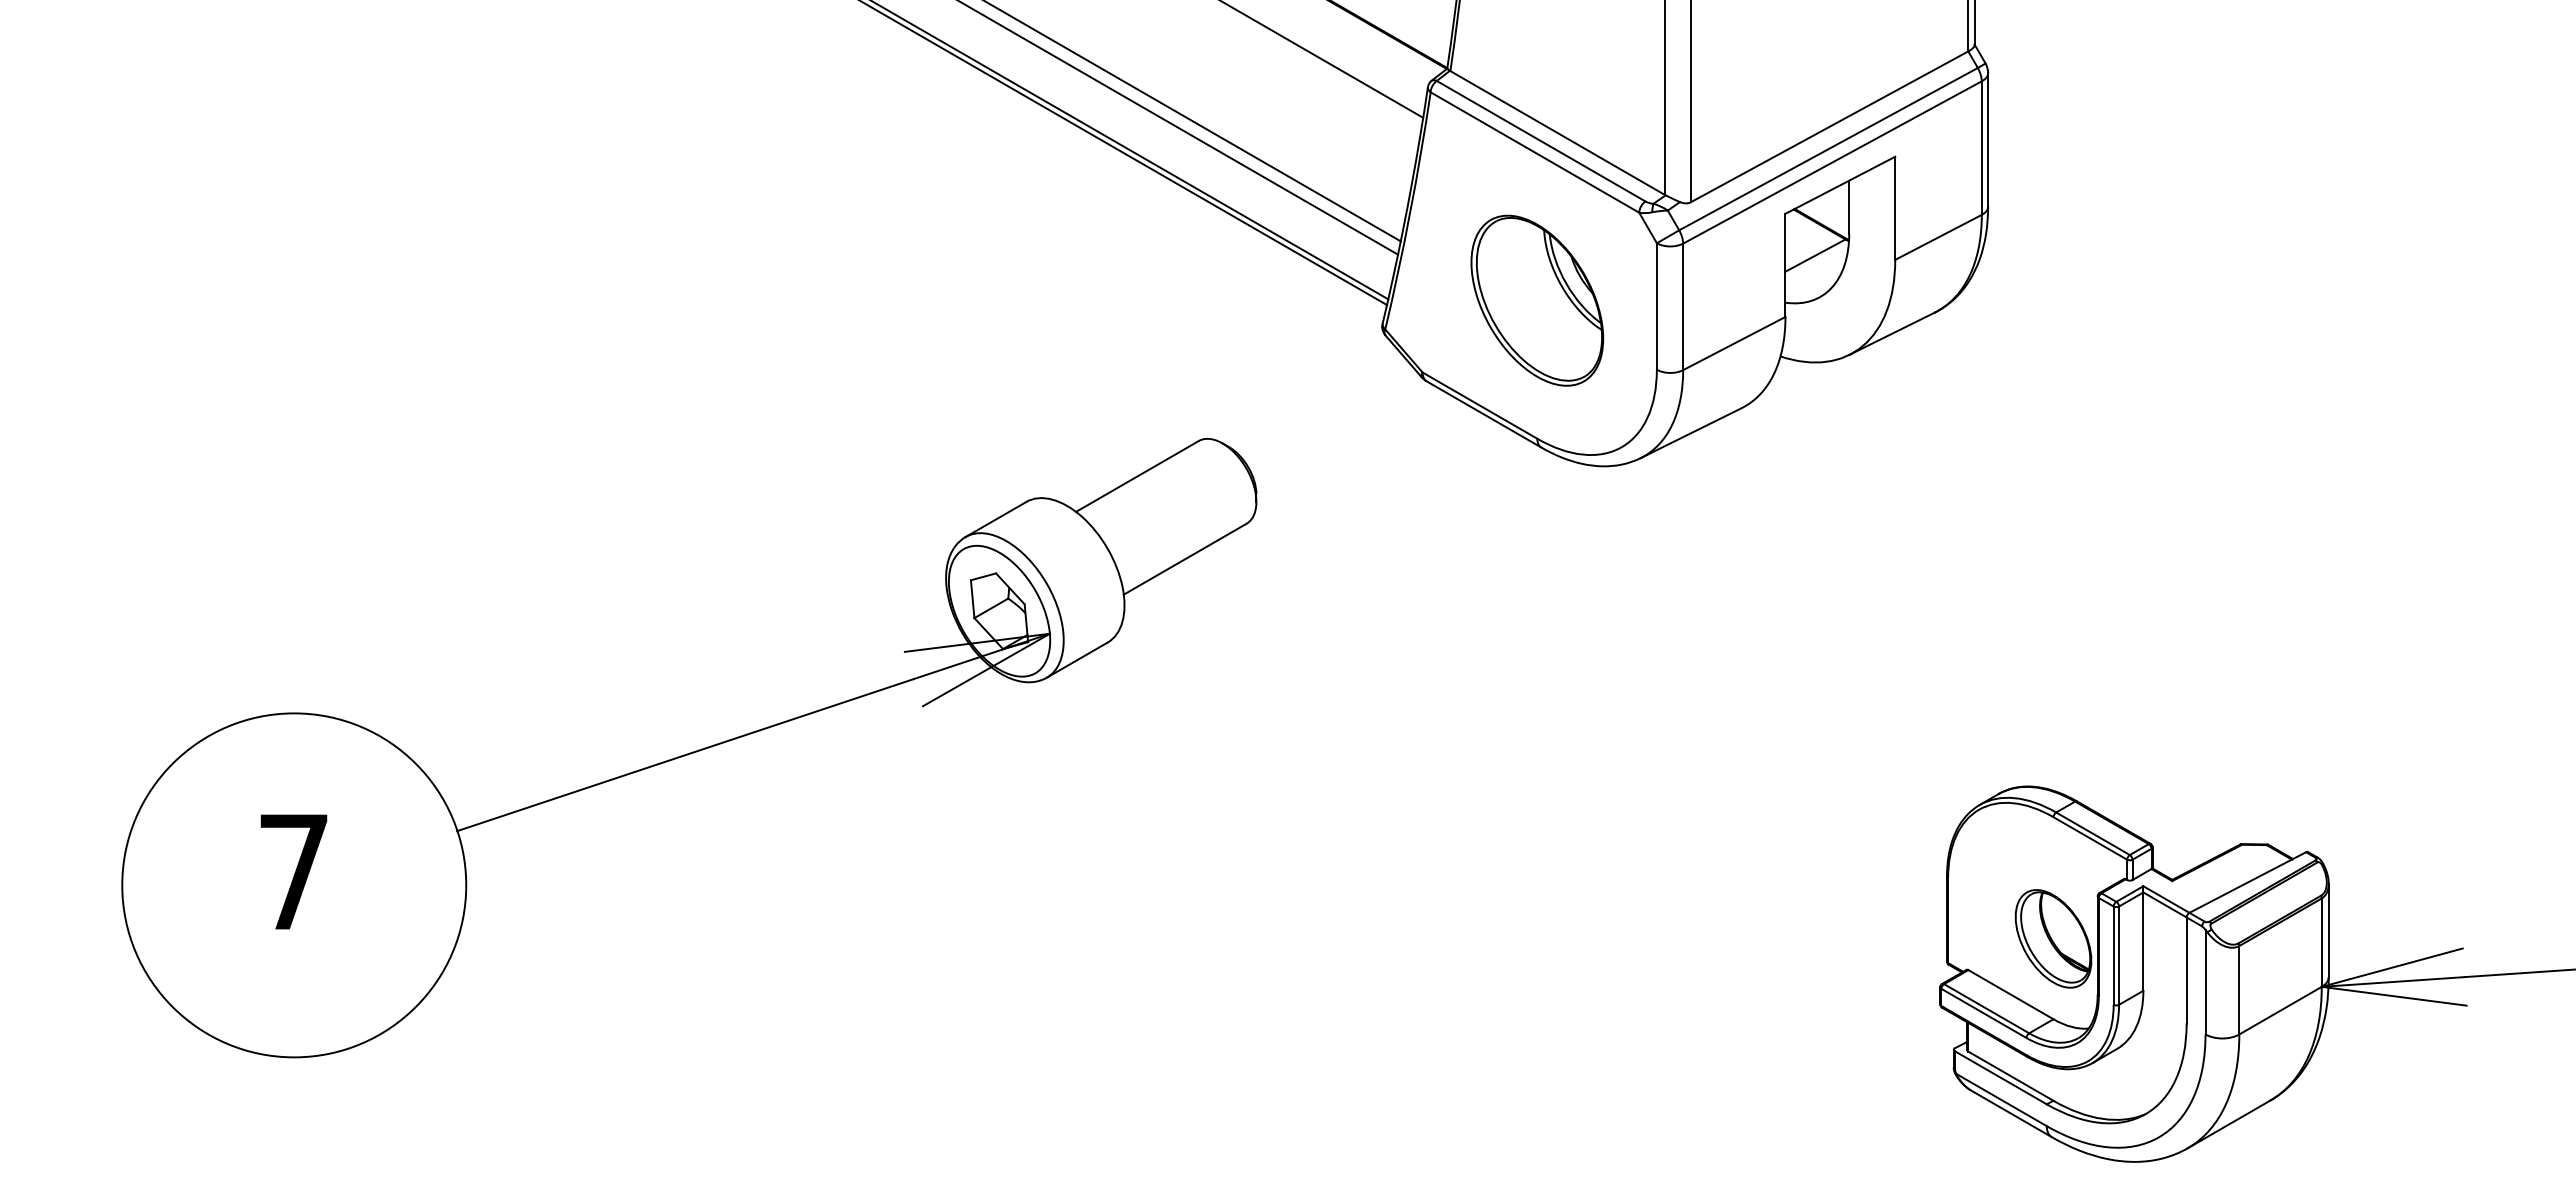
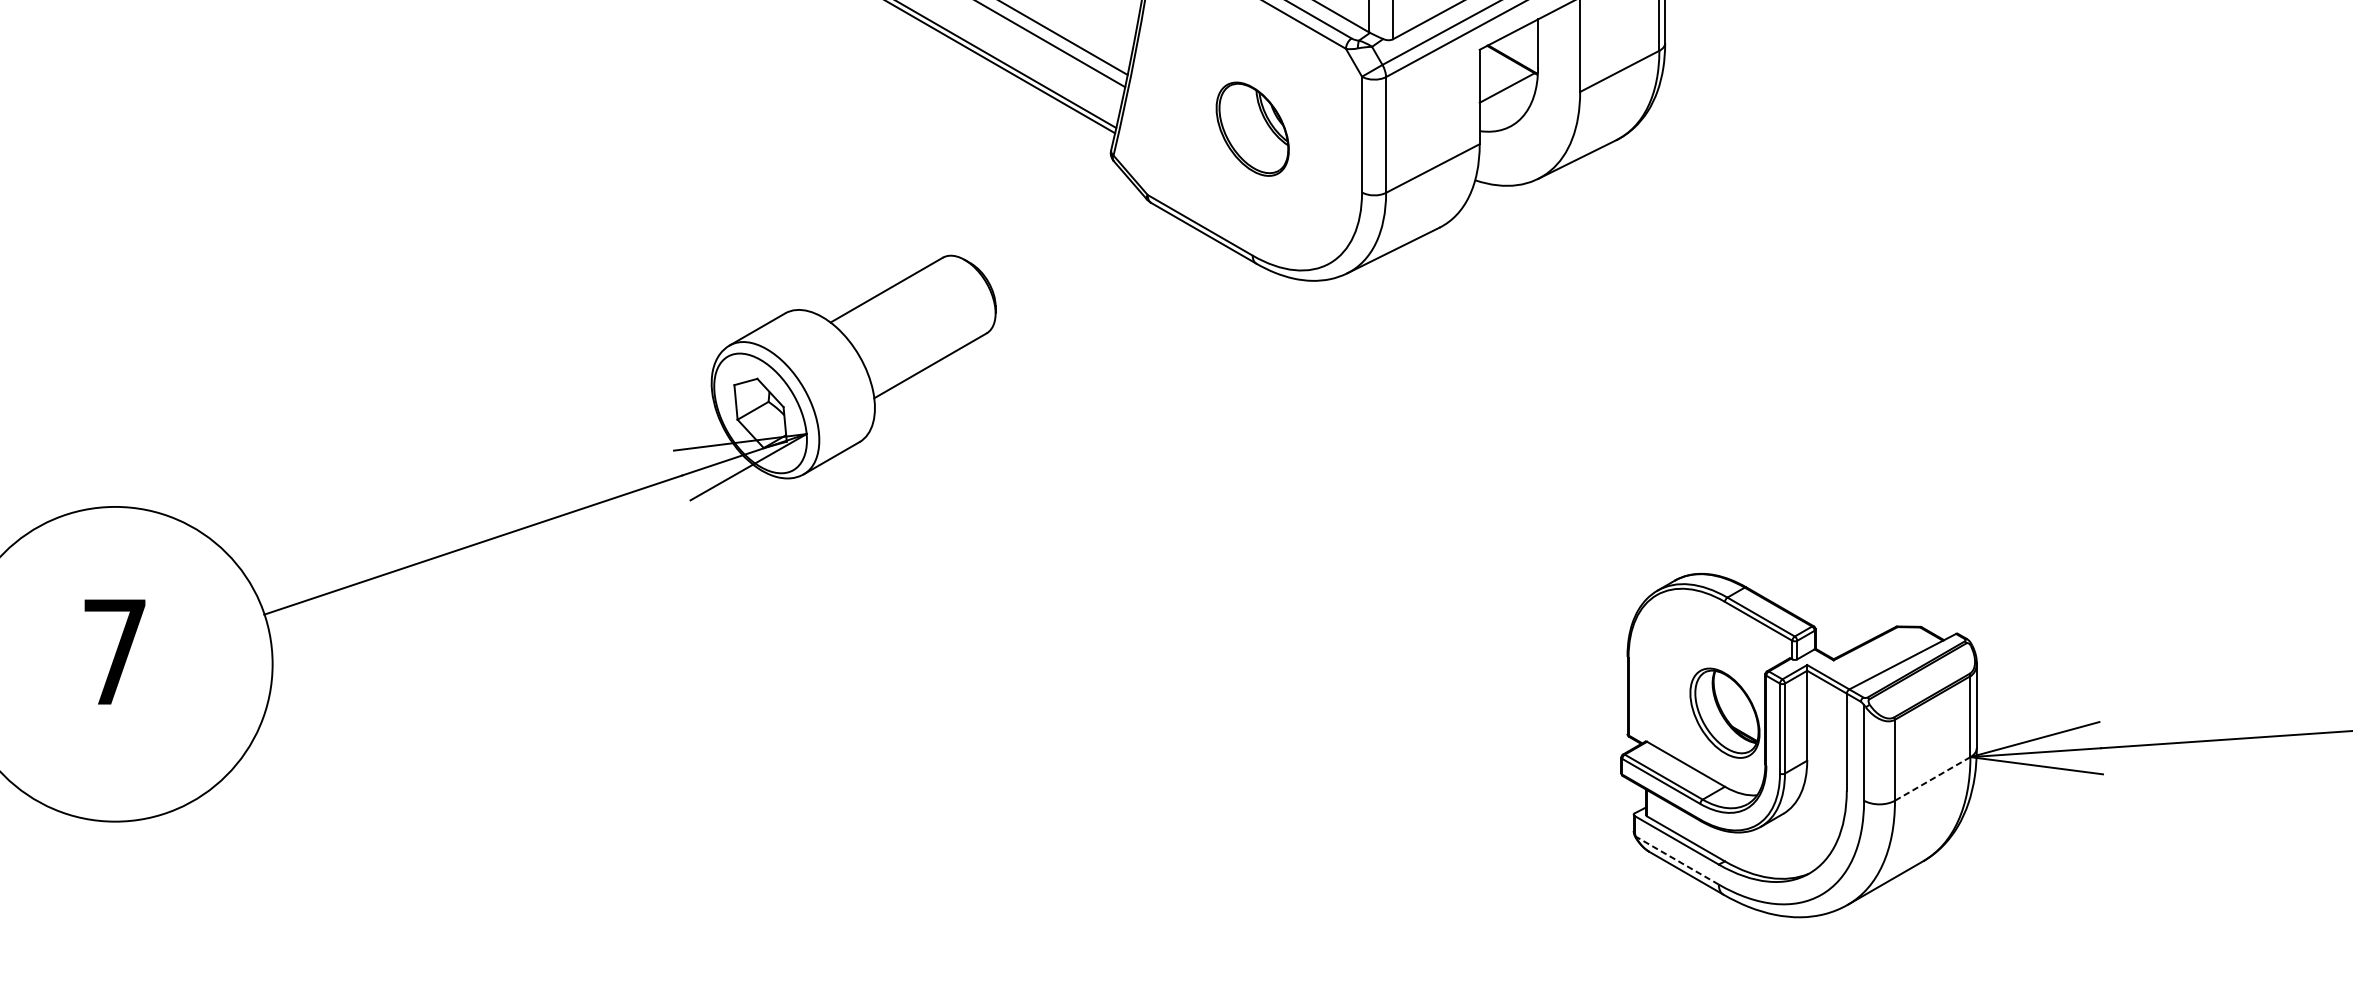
part: (1537, 300) -> (1252, 129), size x0.6
line: (2280, 1010) -> (1932, 778), solid -> dashed
line: (2001, 1099) -> (1677, 860), solid -> dashed

